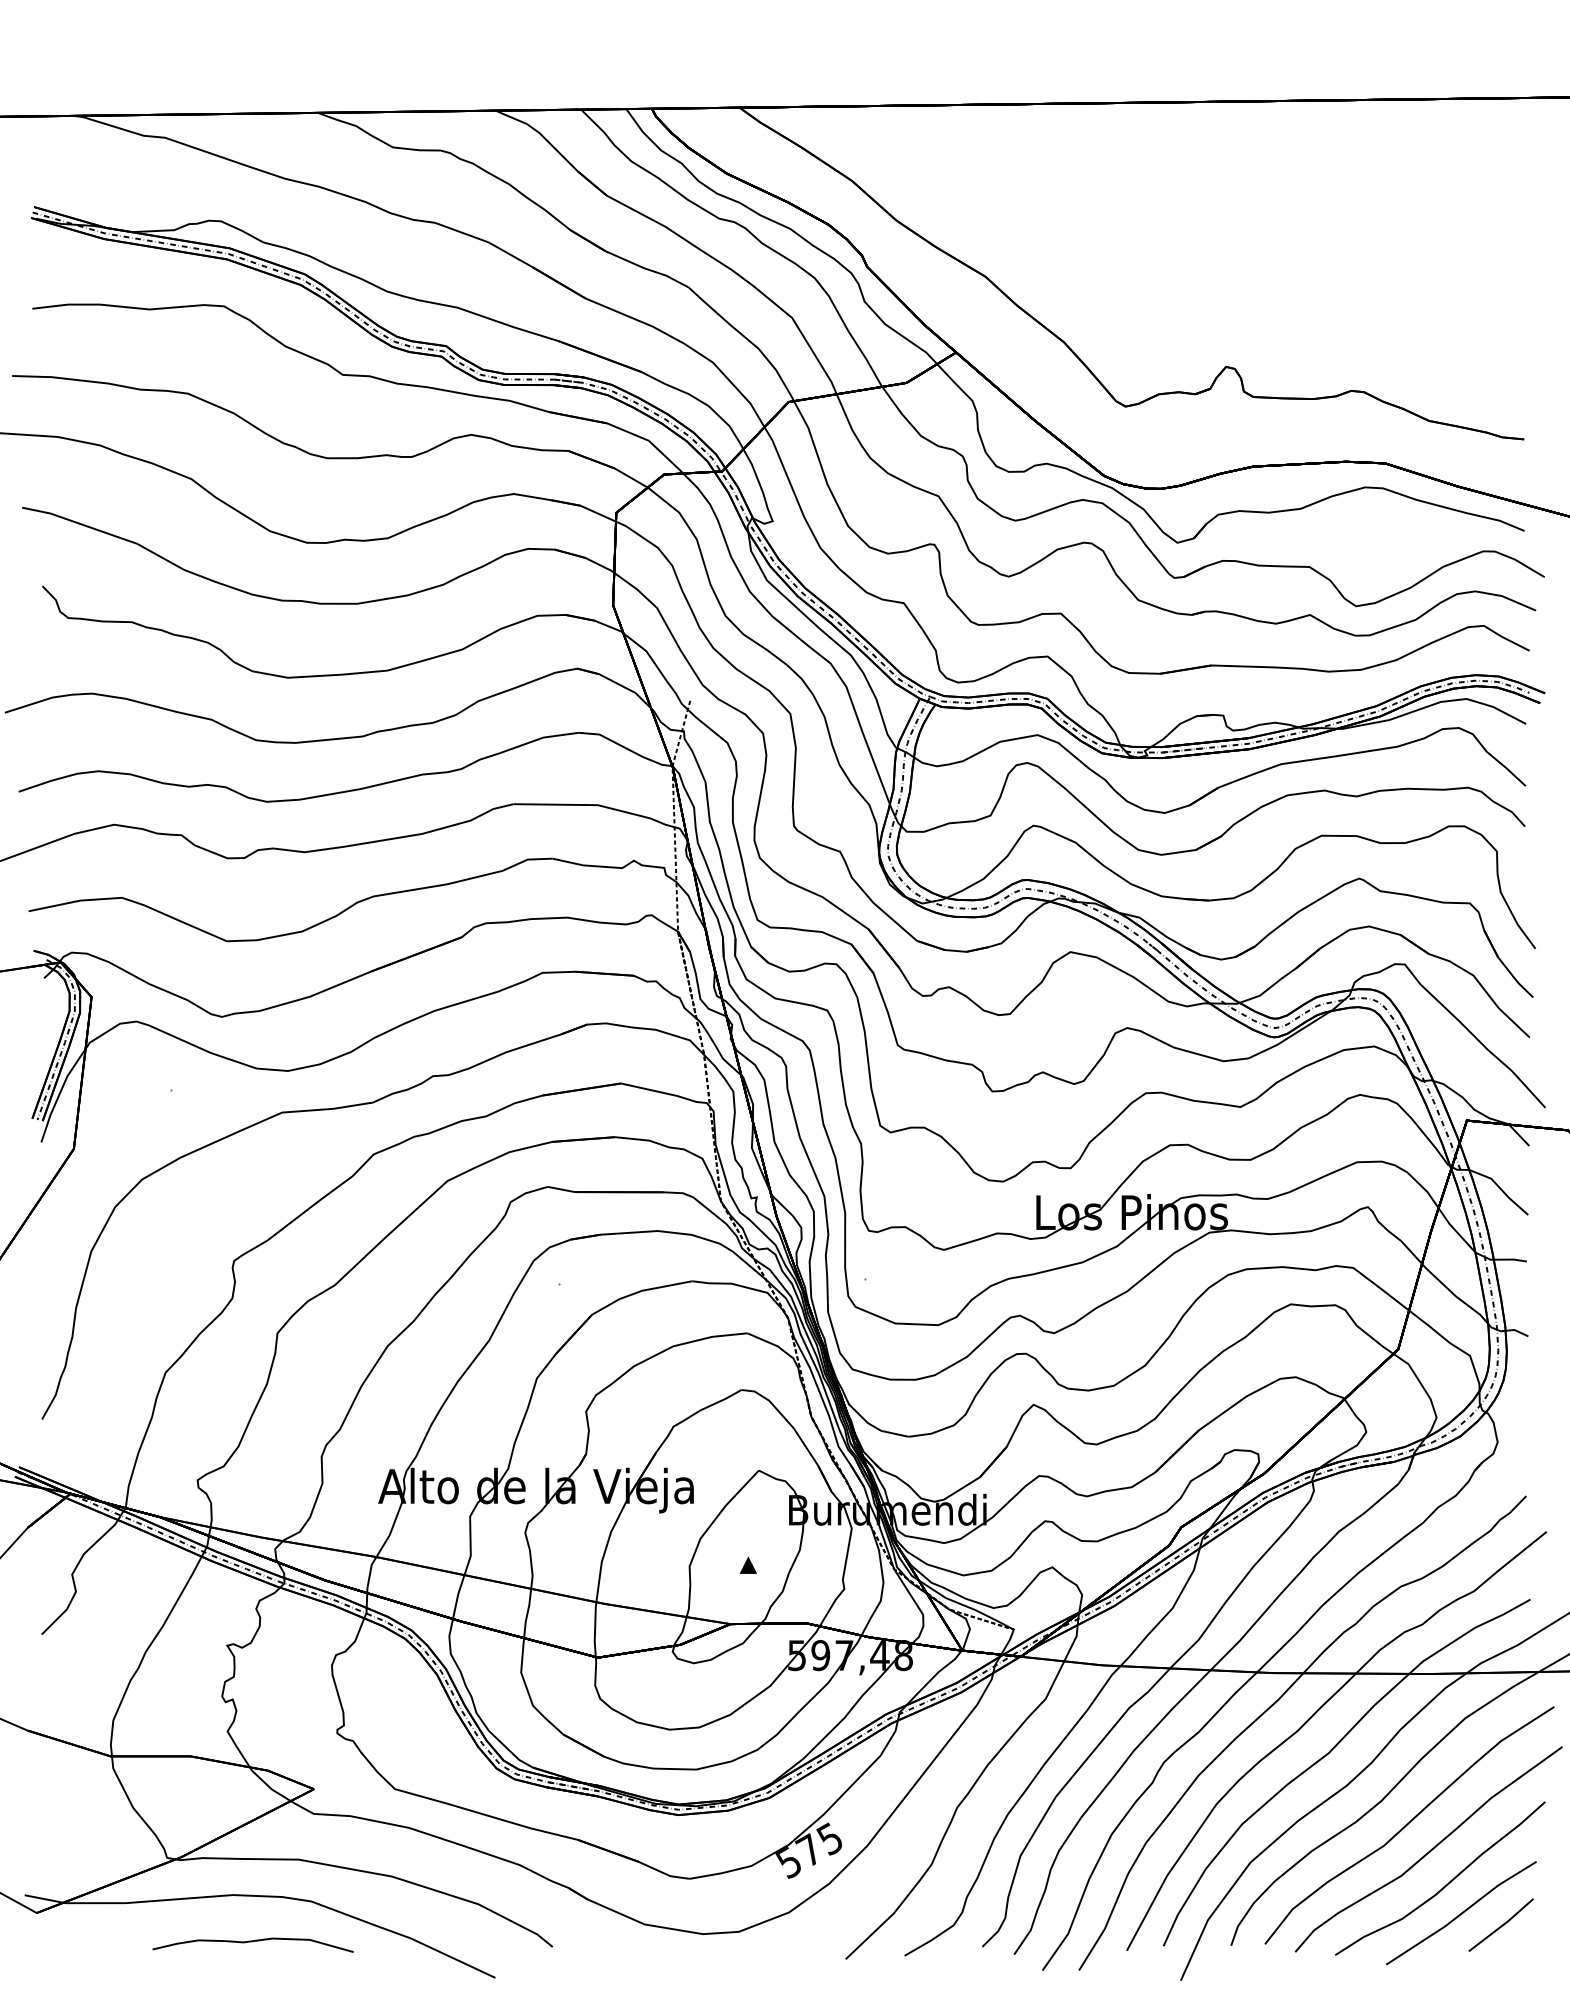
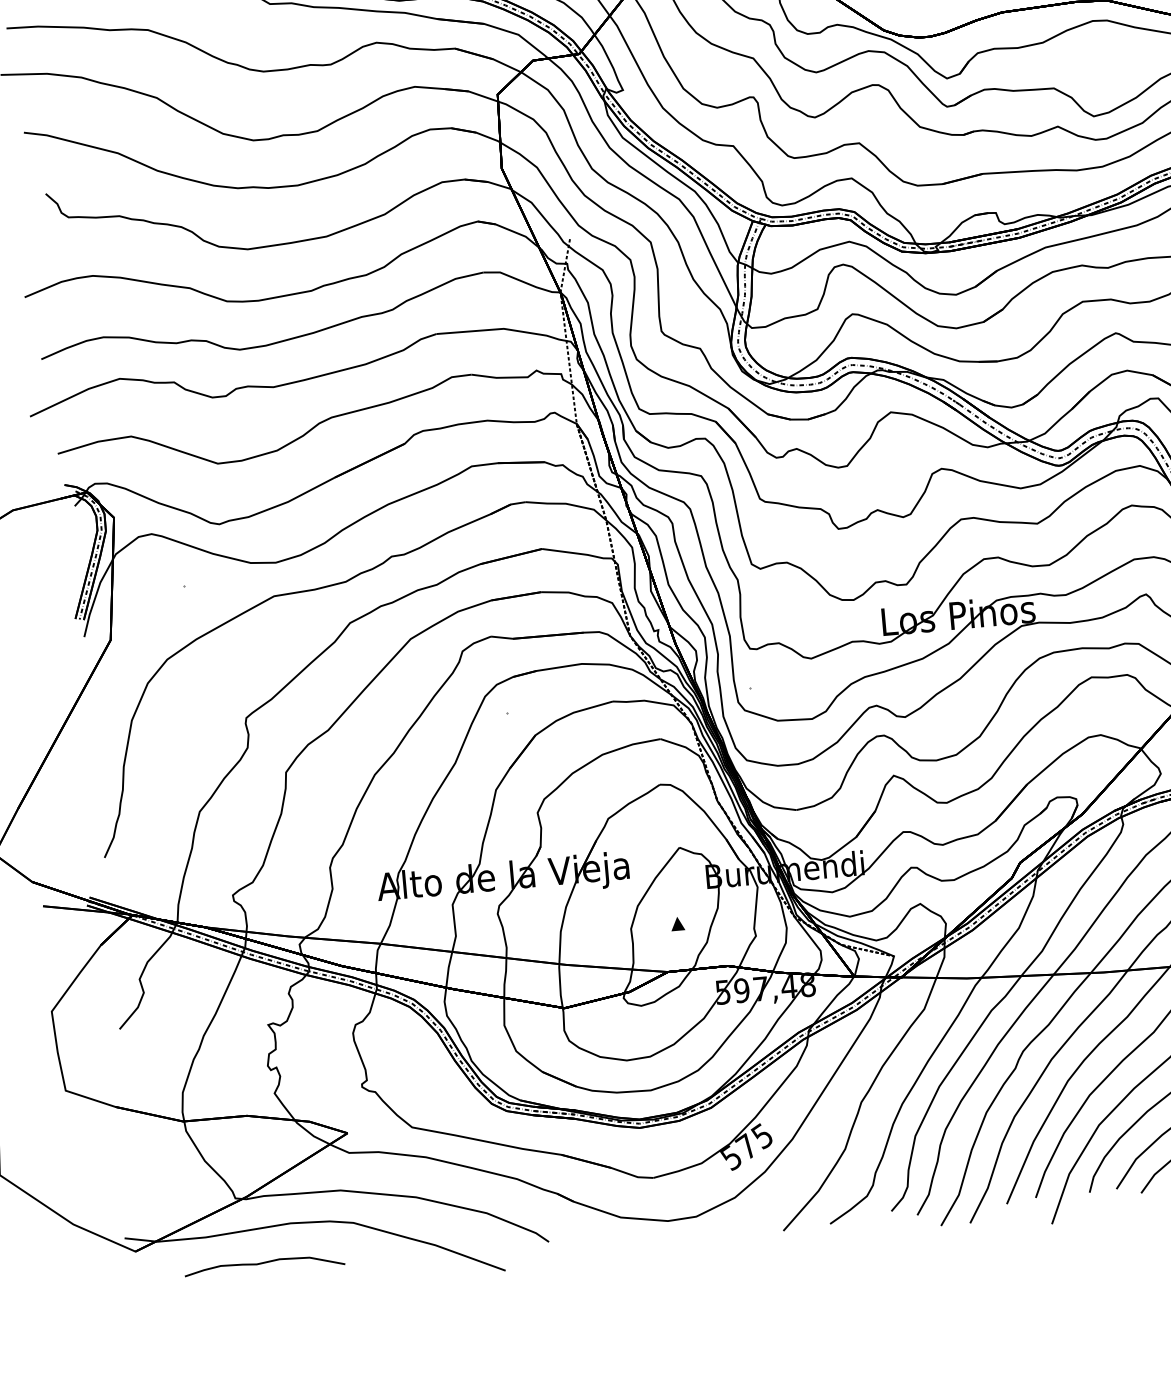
curve: (252, 1942) -> (264, 1263), moved

